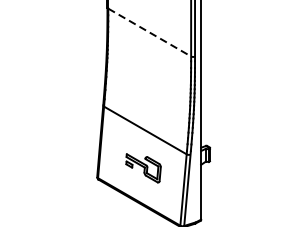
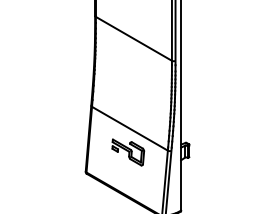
line: (149, 32) -> (133, 38), dashed -> solid
part: (143, 168) -> (128, 152), moved

